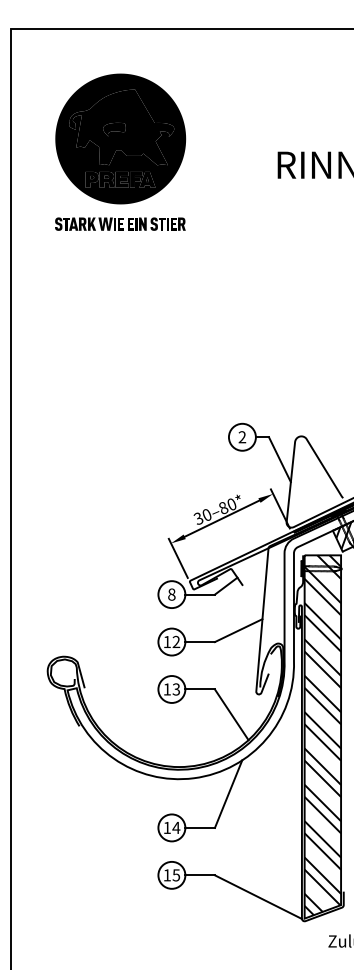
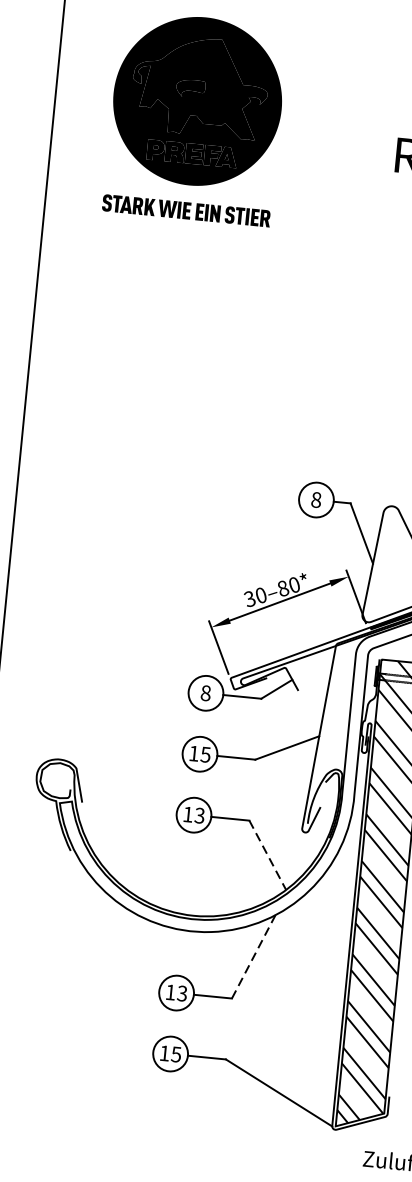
text: (242, 437) -> (316, 500), 2 -> 8
text: (176, 641) -> (206, 754), 12 -> 15
line: (232, 715) -> (268, 856), solid -> dashed
line: (228, 793) -> (253, 955), solid -> dashed
text: (176, 827) -> (182, 993), 14 -> 13

